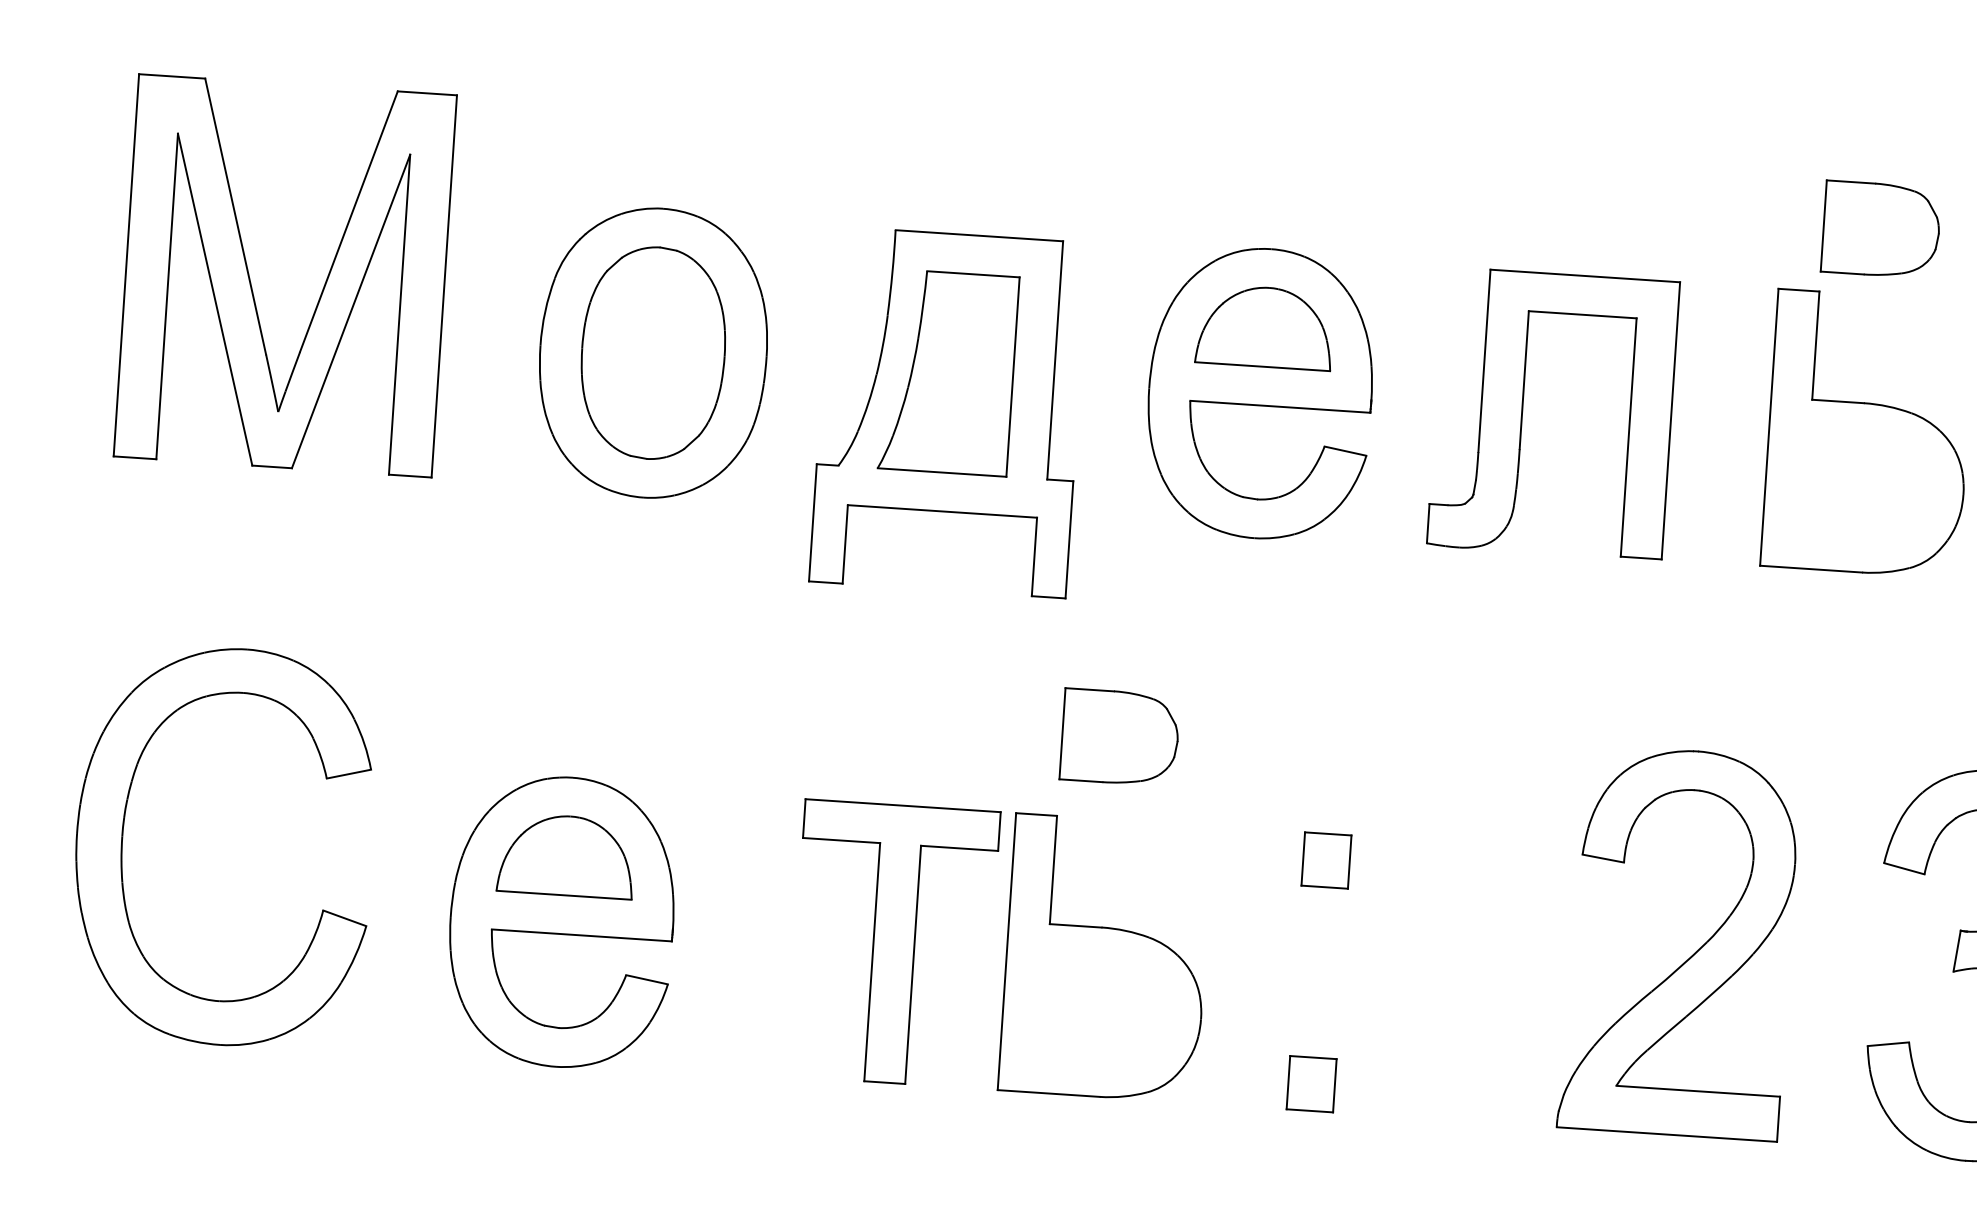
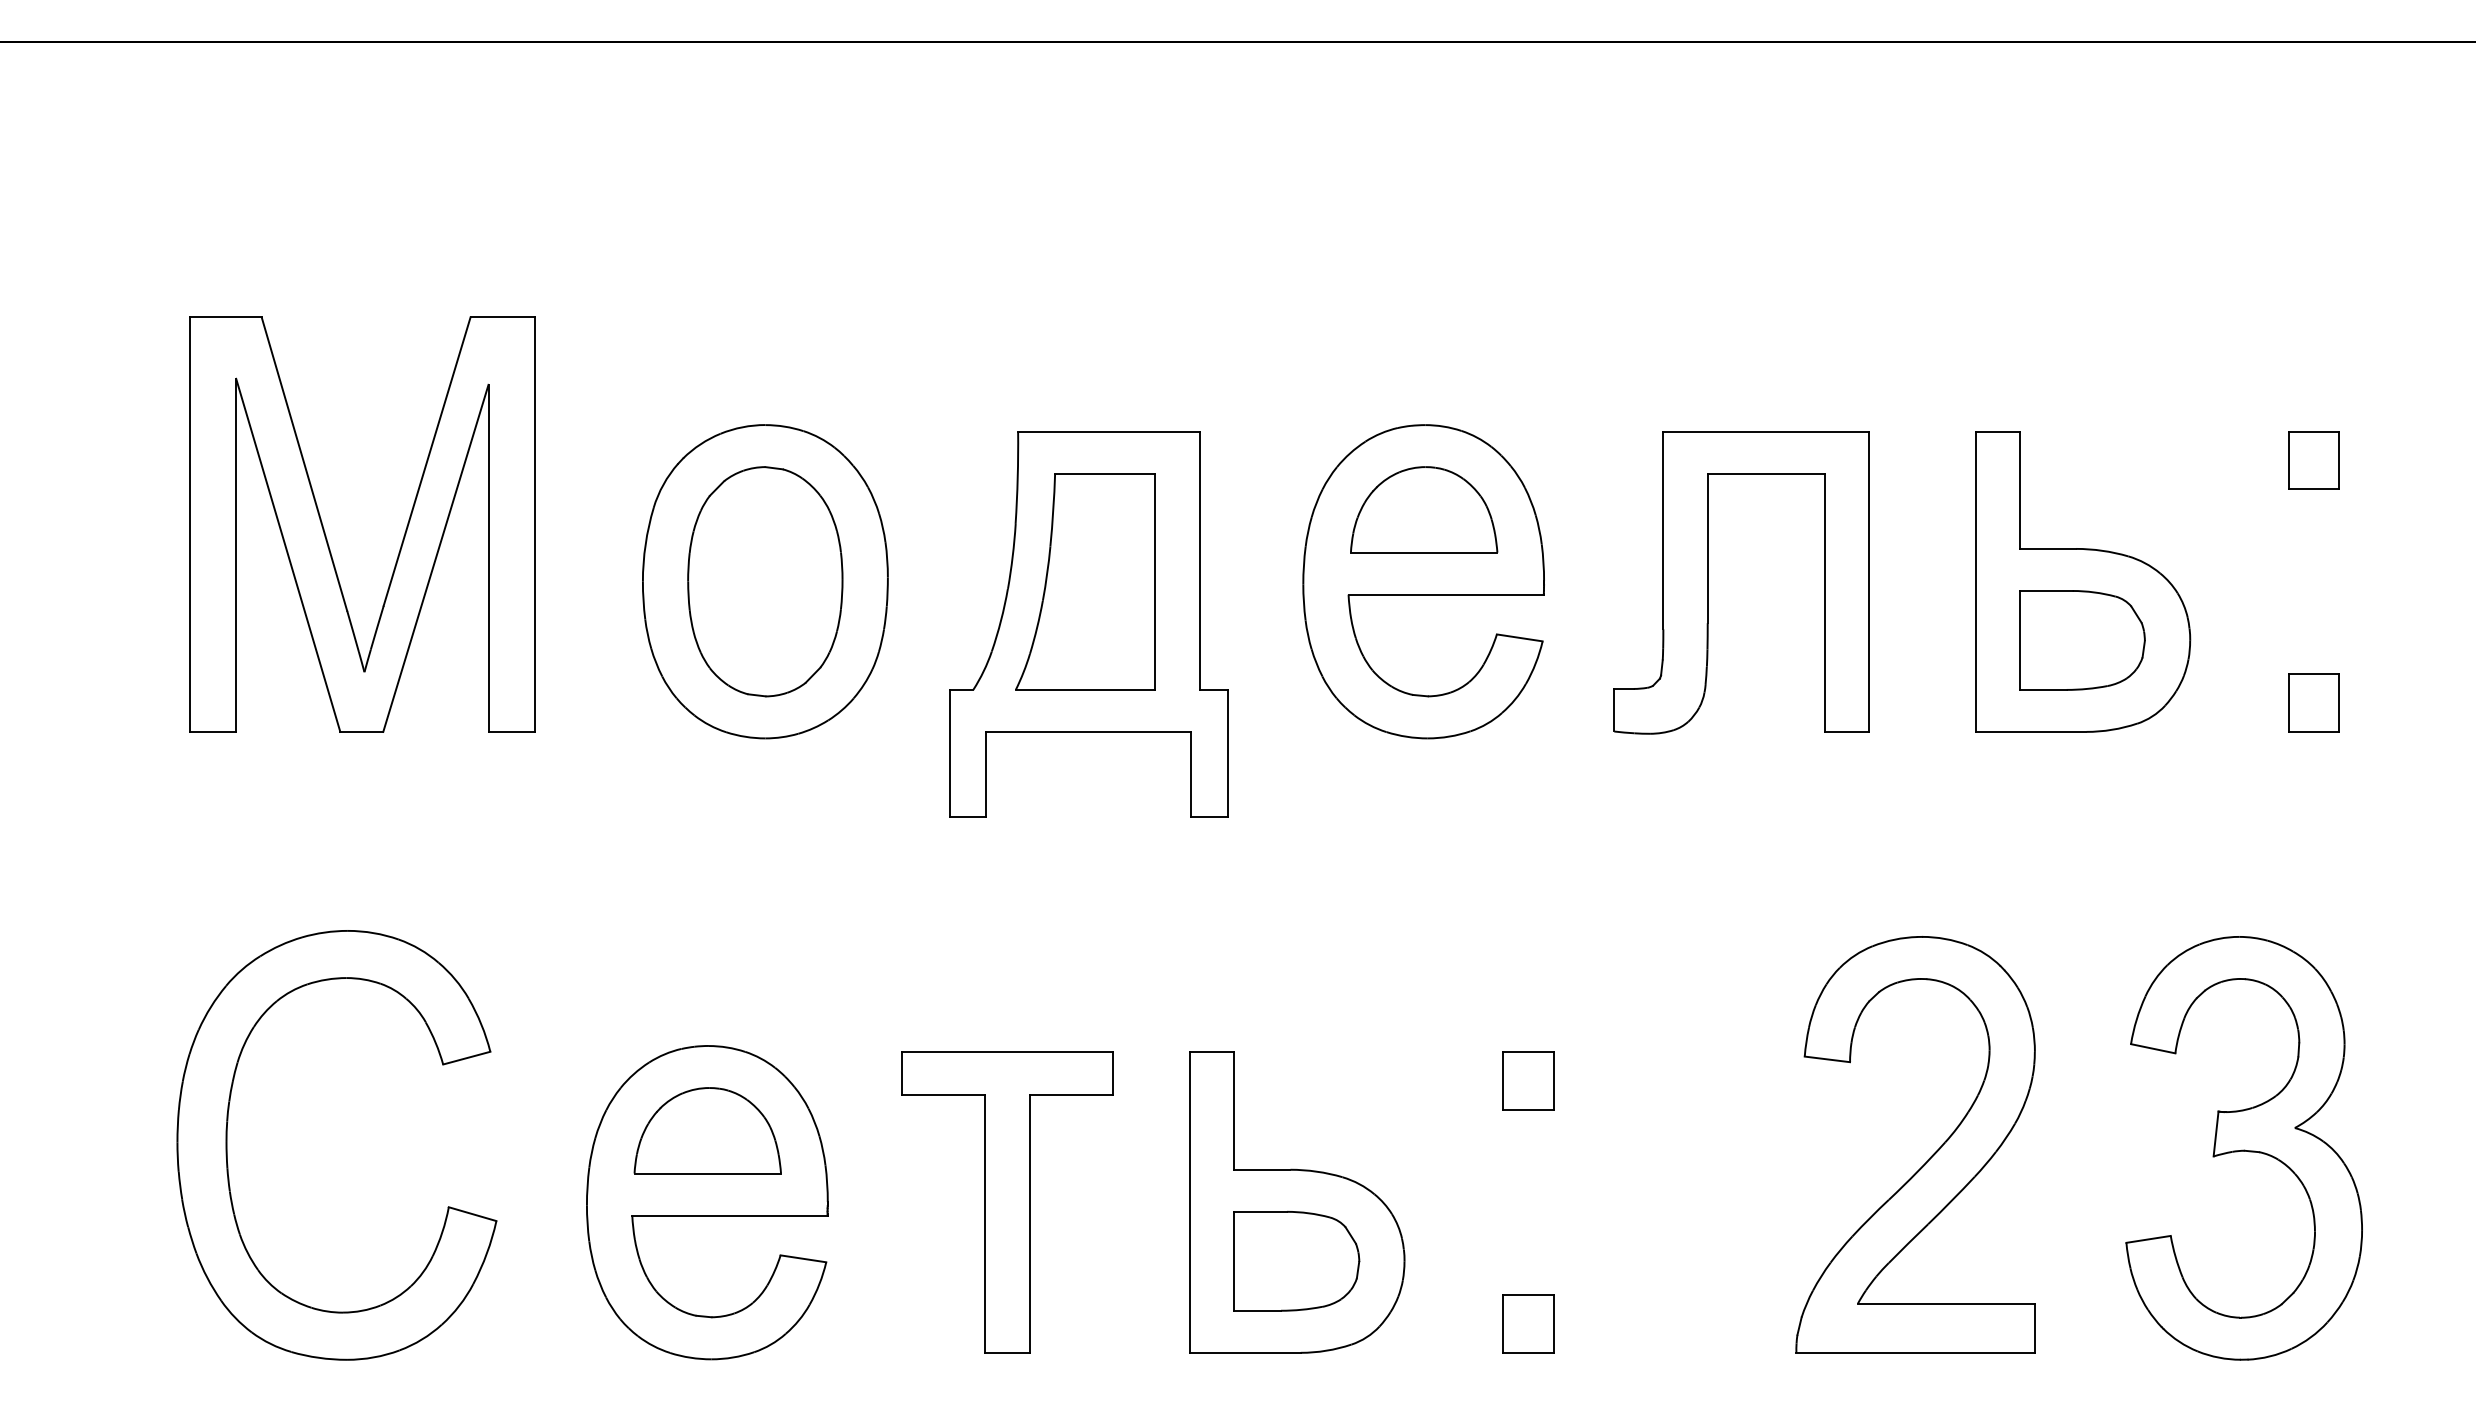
part: (1881, 229) -> (2082, 640), moved
part: (1119, 737) -> (1296, 1261), moved
part: (893, 944) -> (1007, 1202), moved

